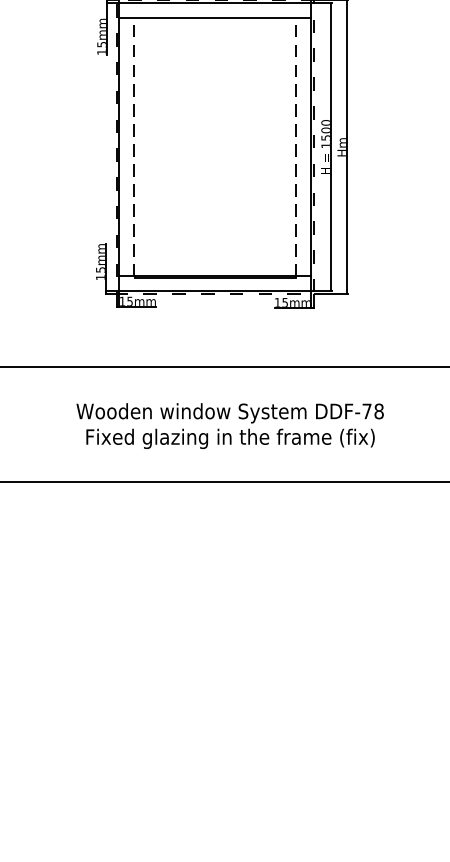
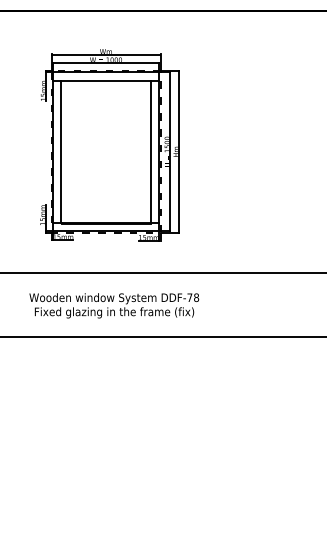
line: (134, 146) -> (61, 151), dashed -> solid
line: (295, 146) -> (150, 151), dashed -> solid

